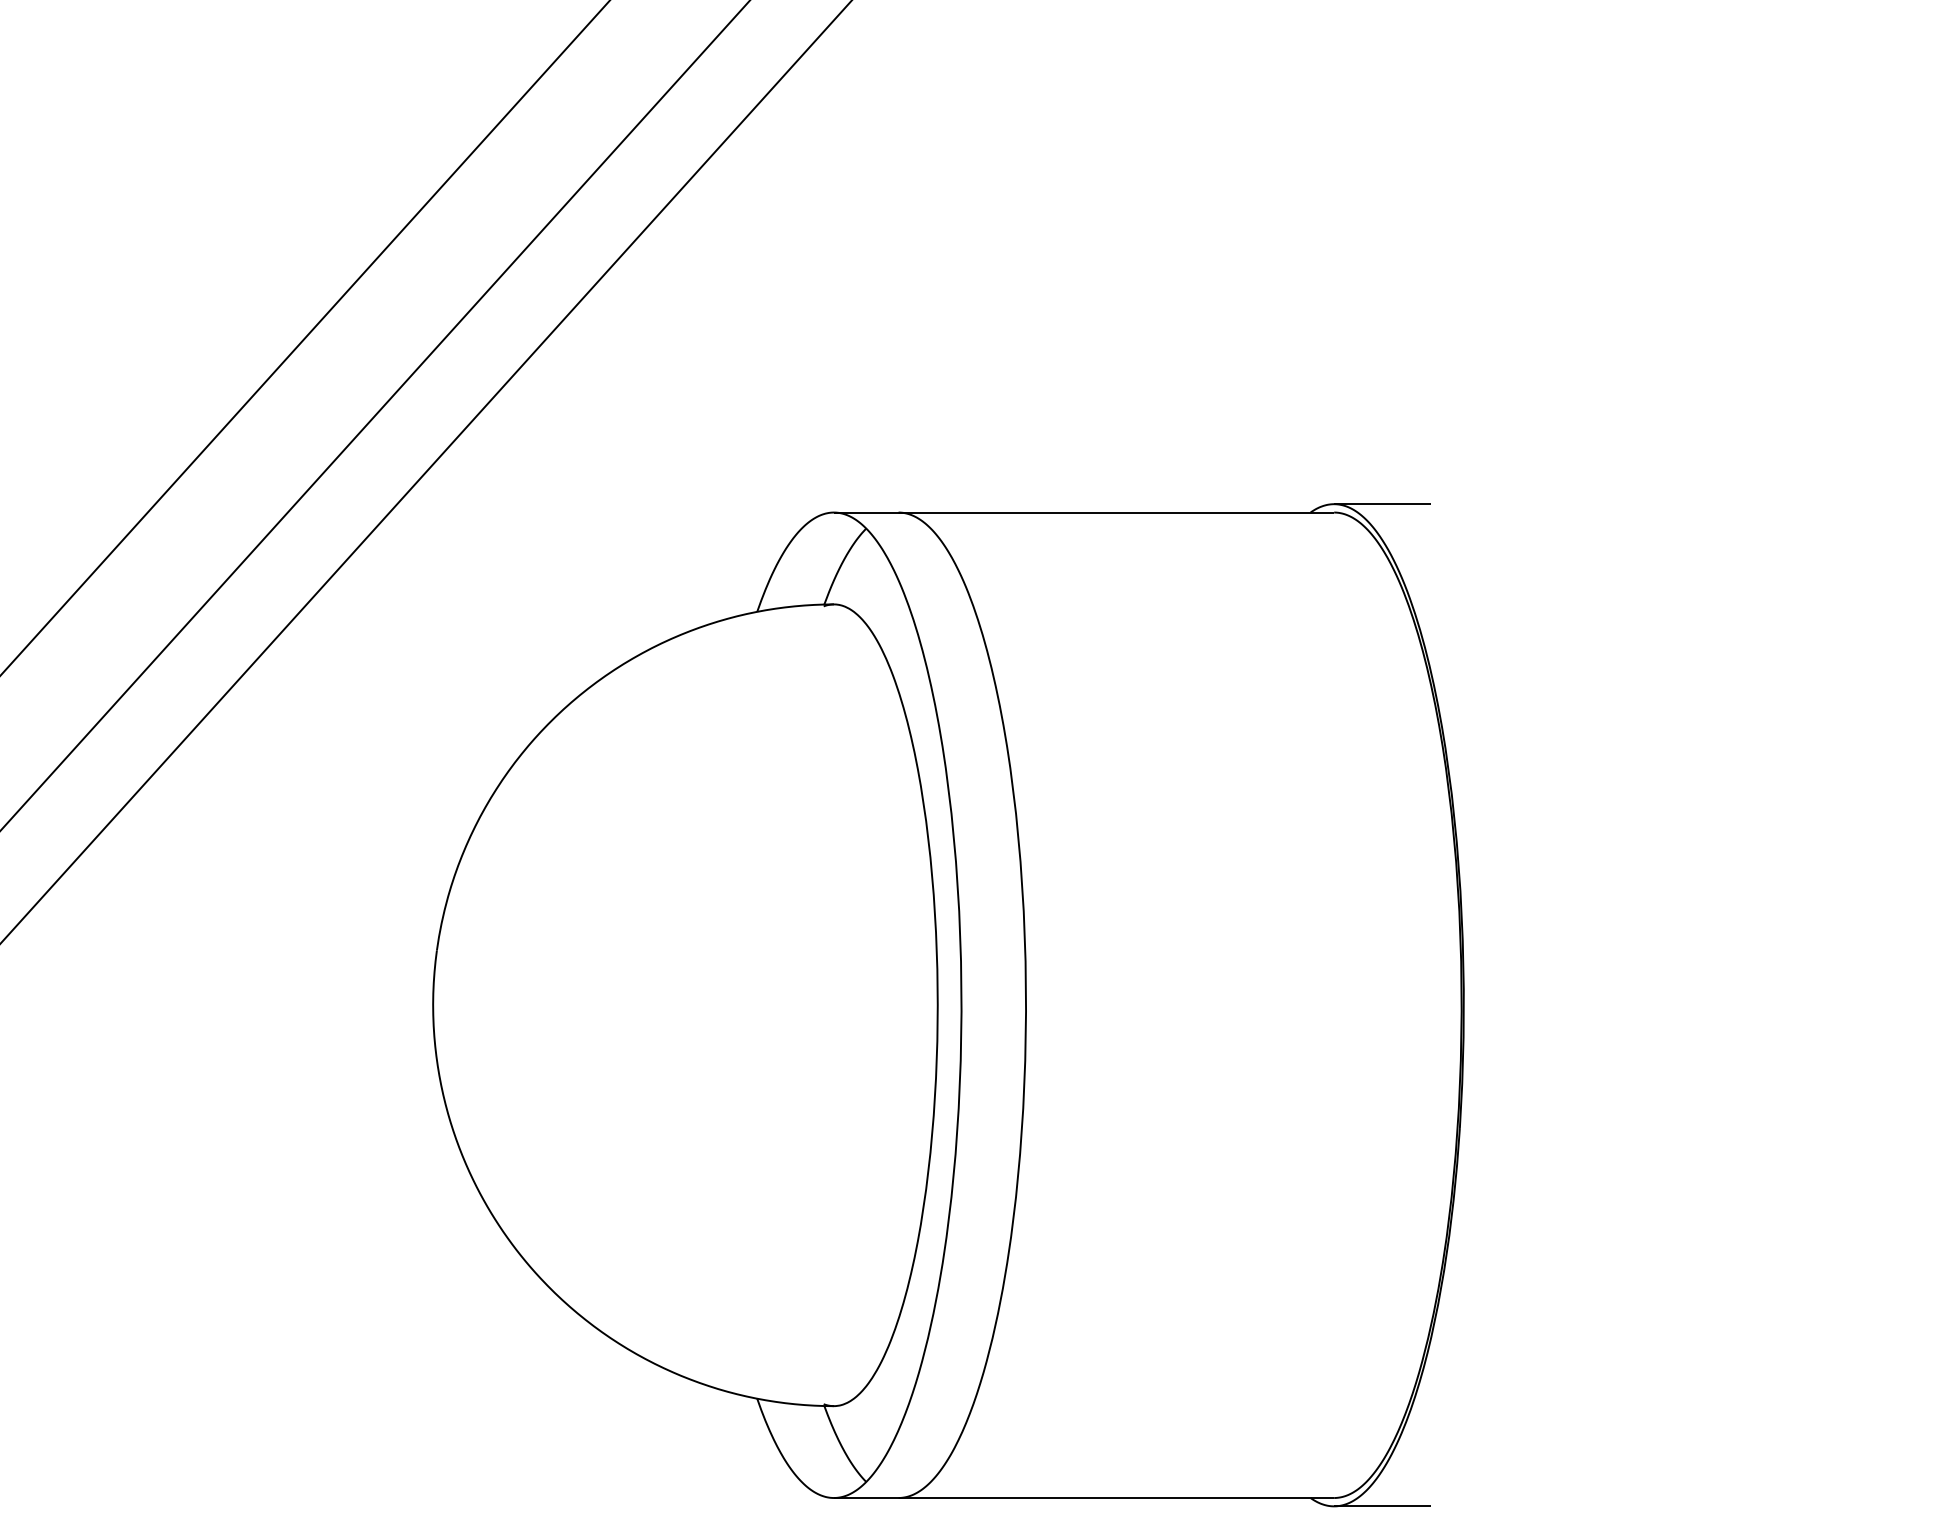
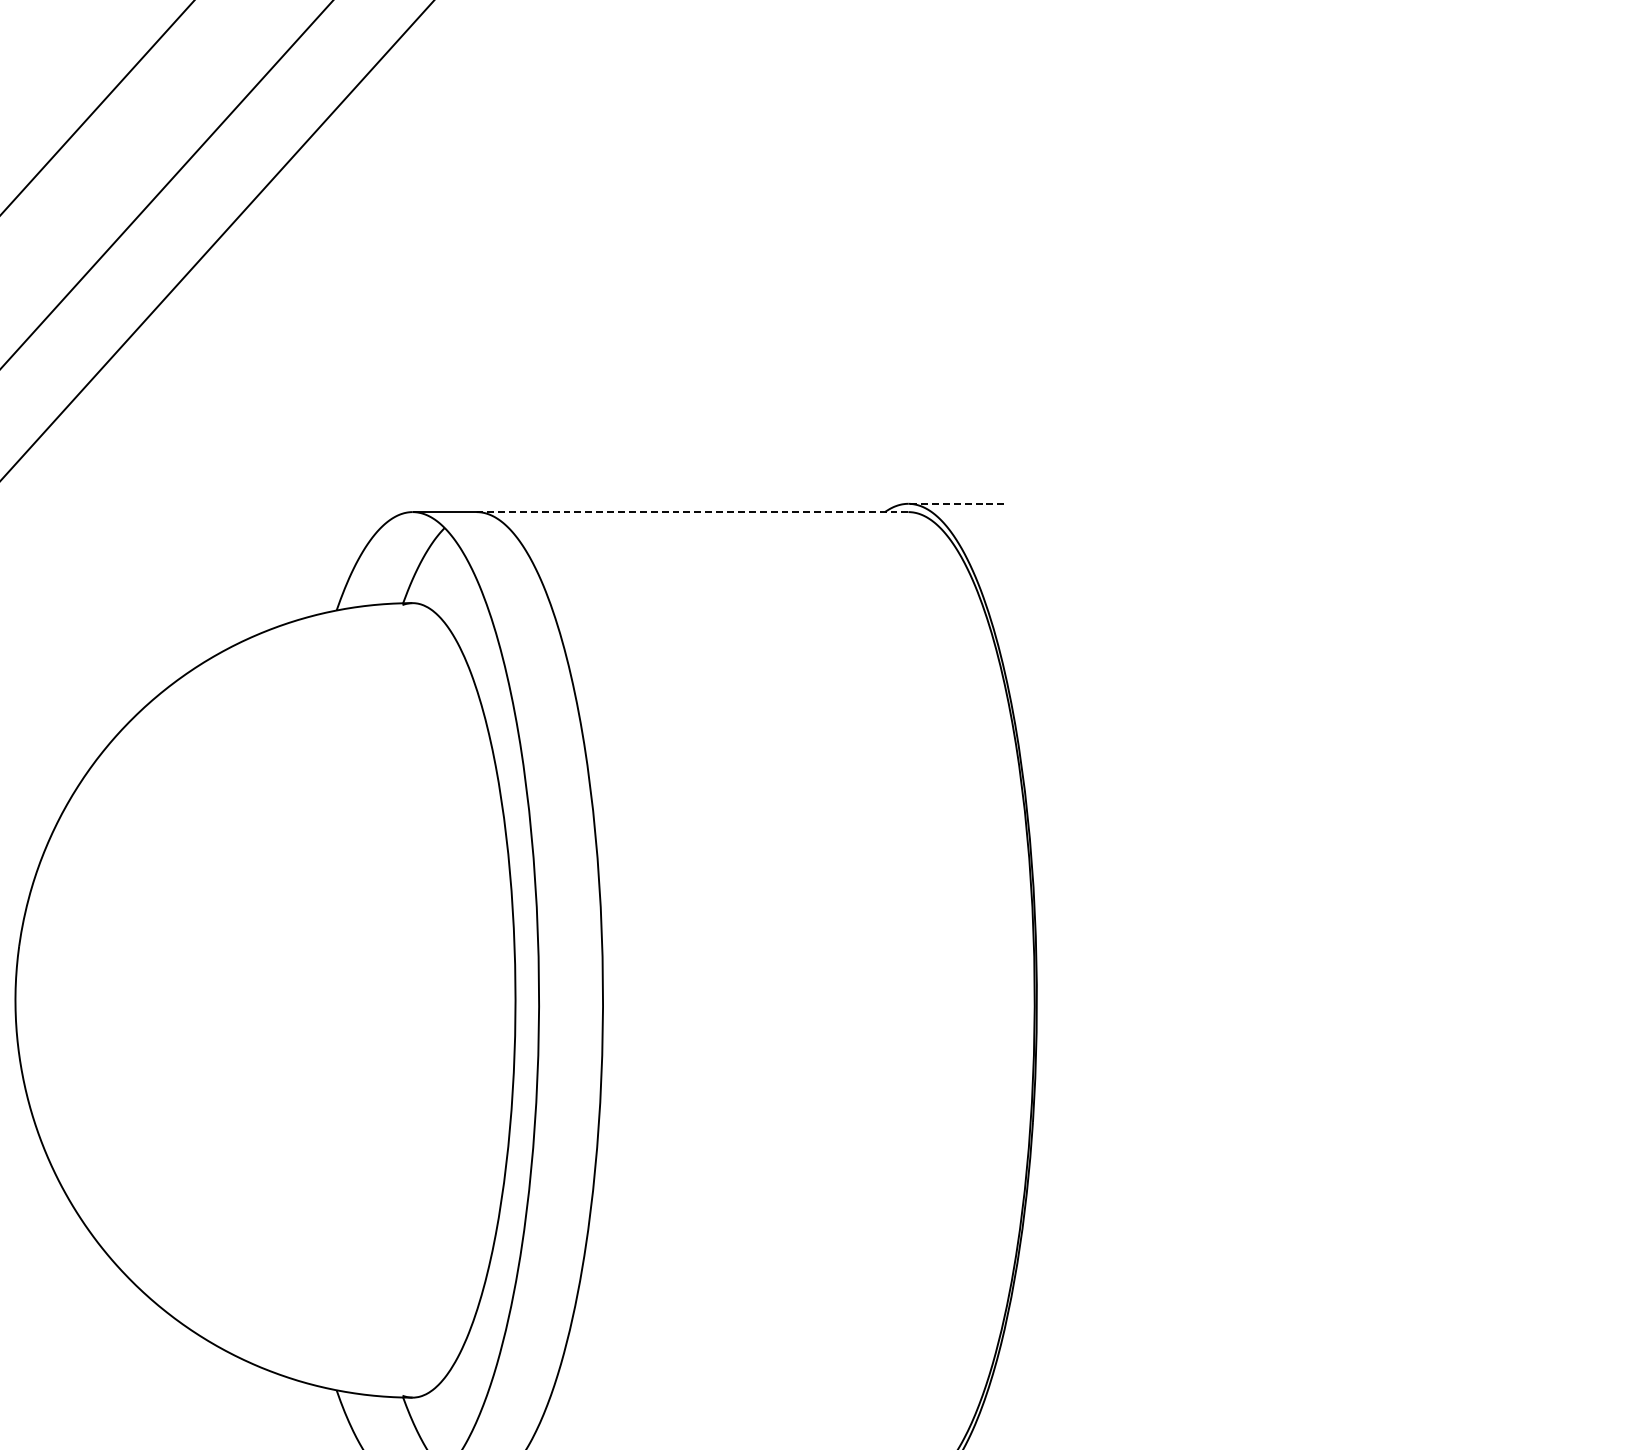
line: (1382, 504) -> (956, 504), solid -> dashed
line: (1116, 512) -> (692, 512), solid -> dashed

